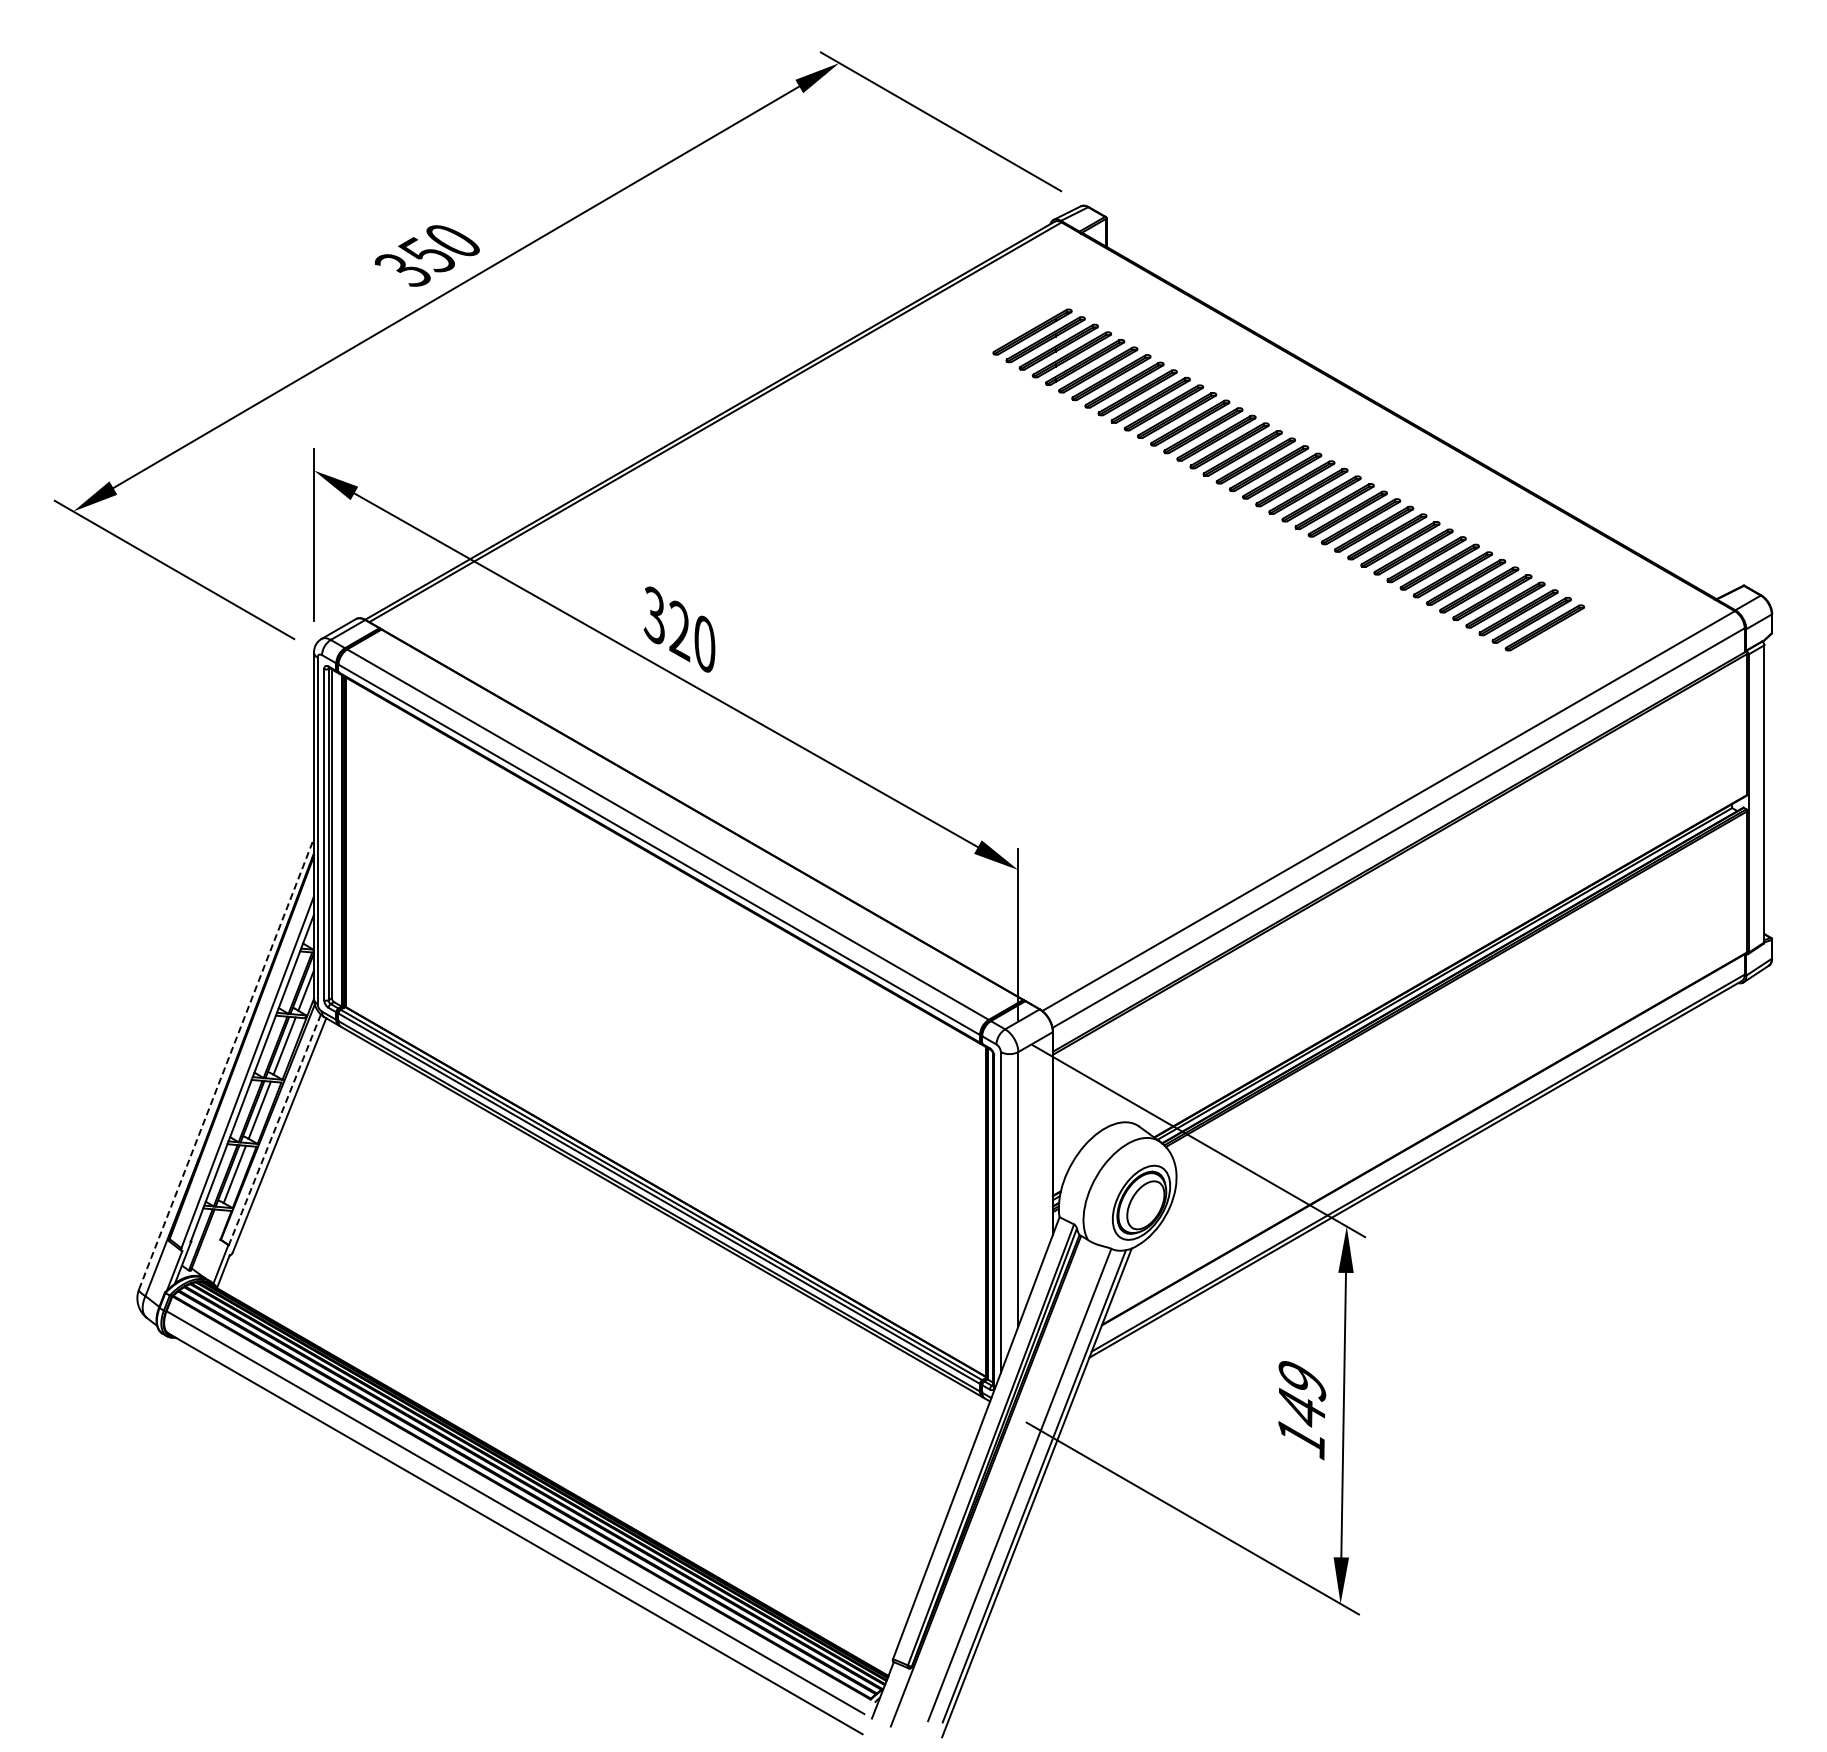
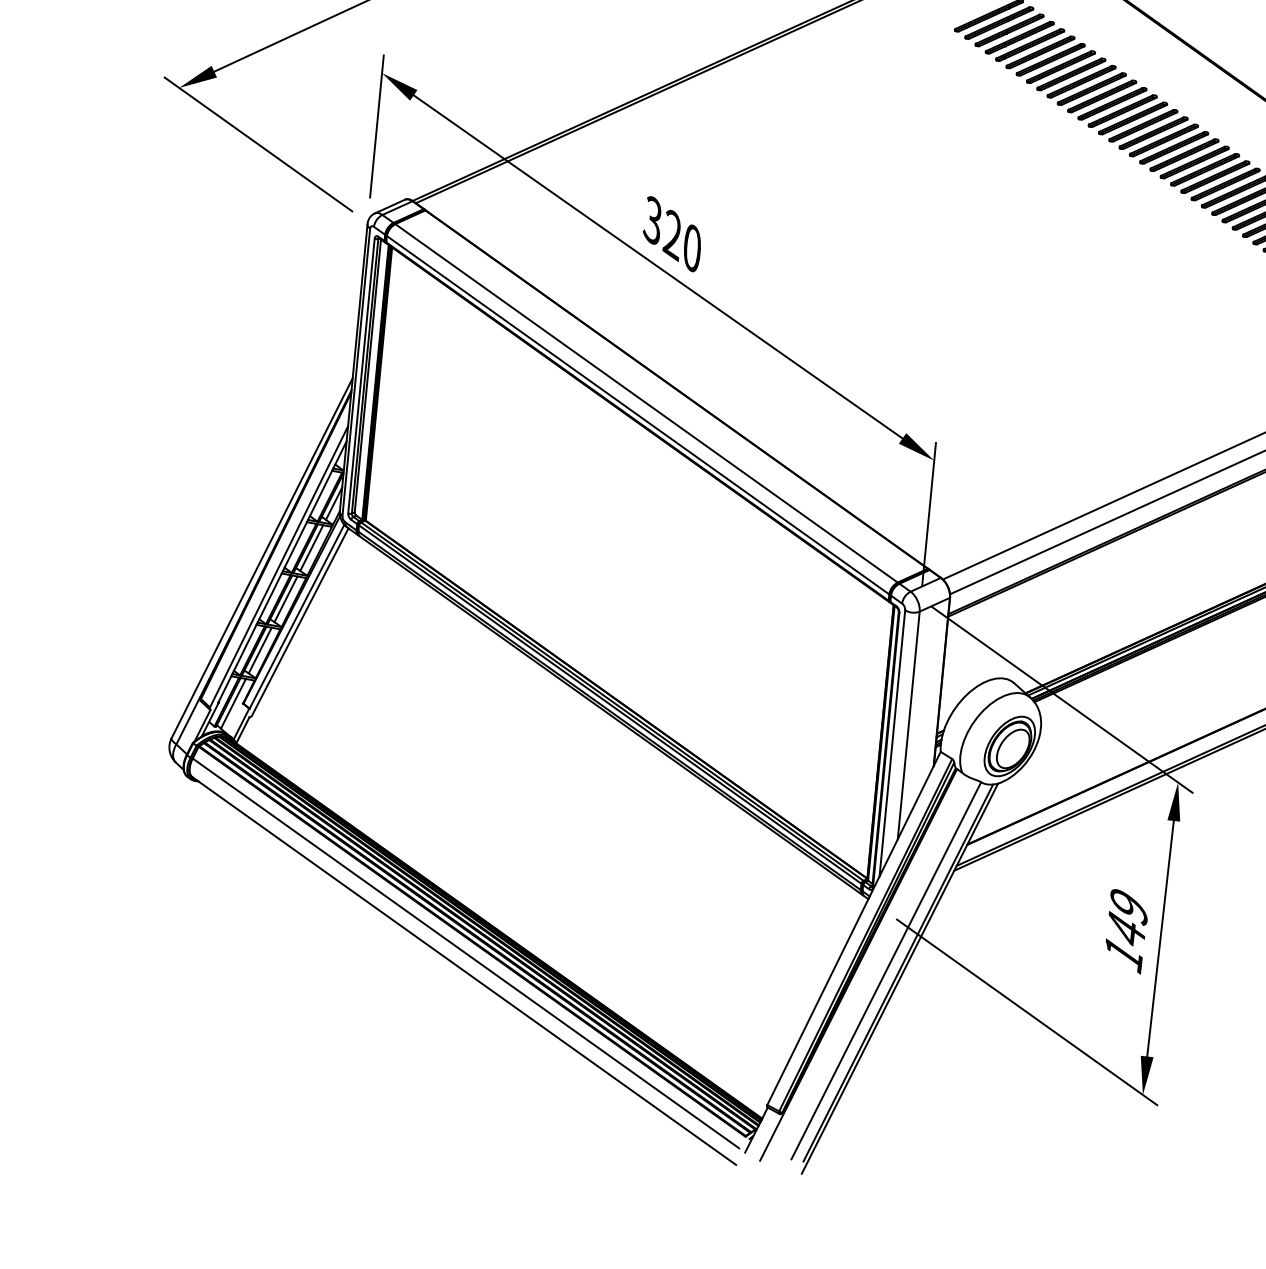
line: (226, 1063) -> (262, 557), dashed -> solid
line: (274, 1130) -> (296, 617), dashed -> solid
line: (208, 1241) -> (233, 704), added

